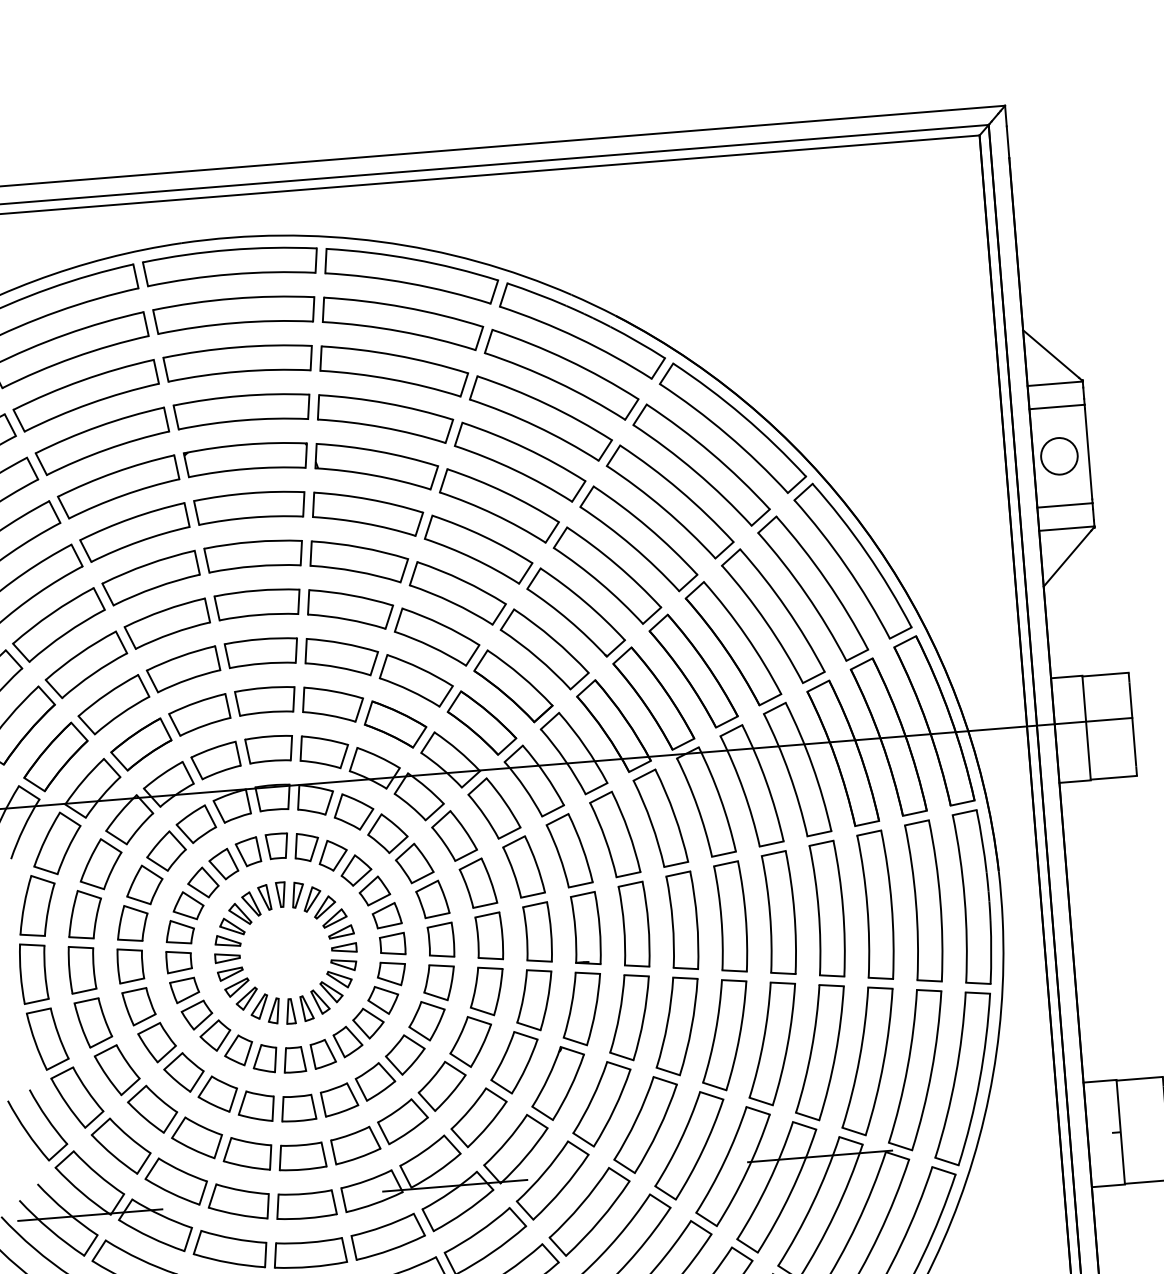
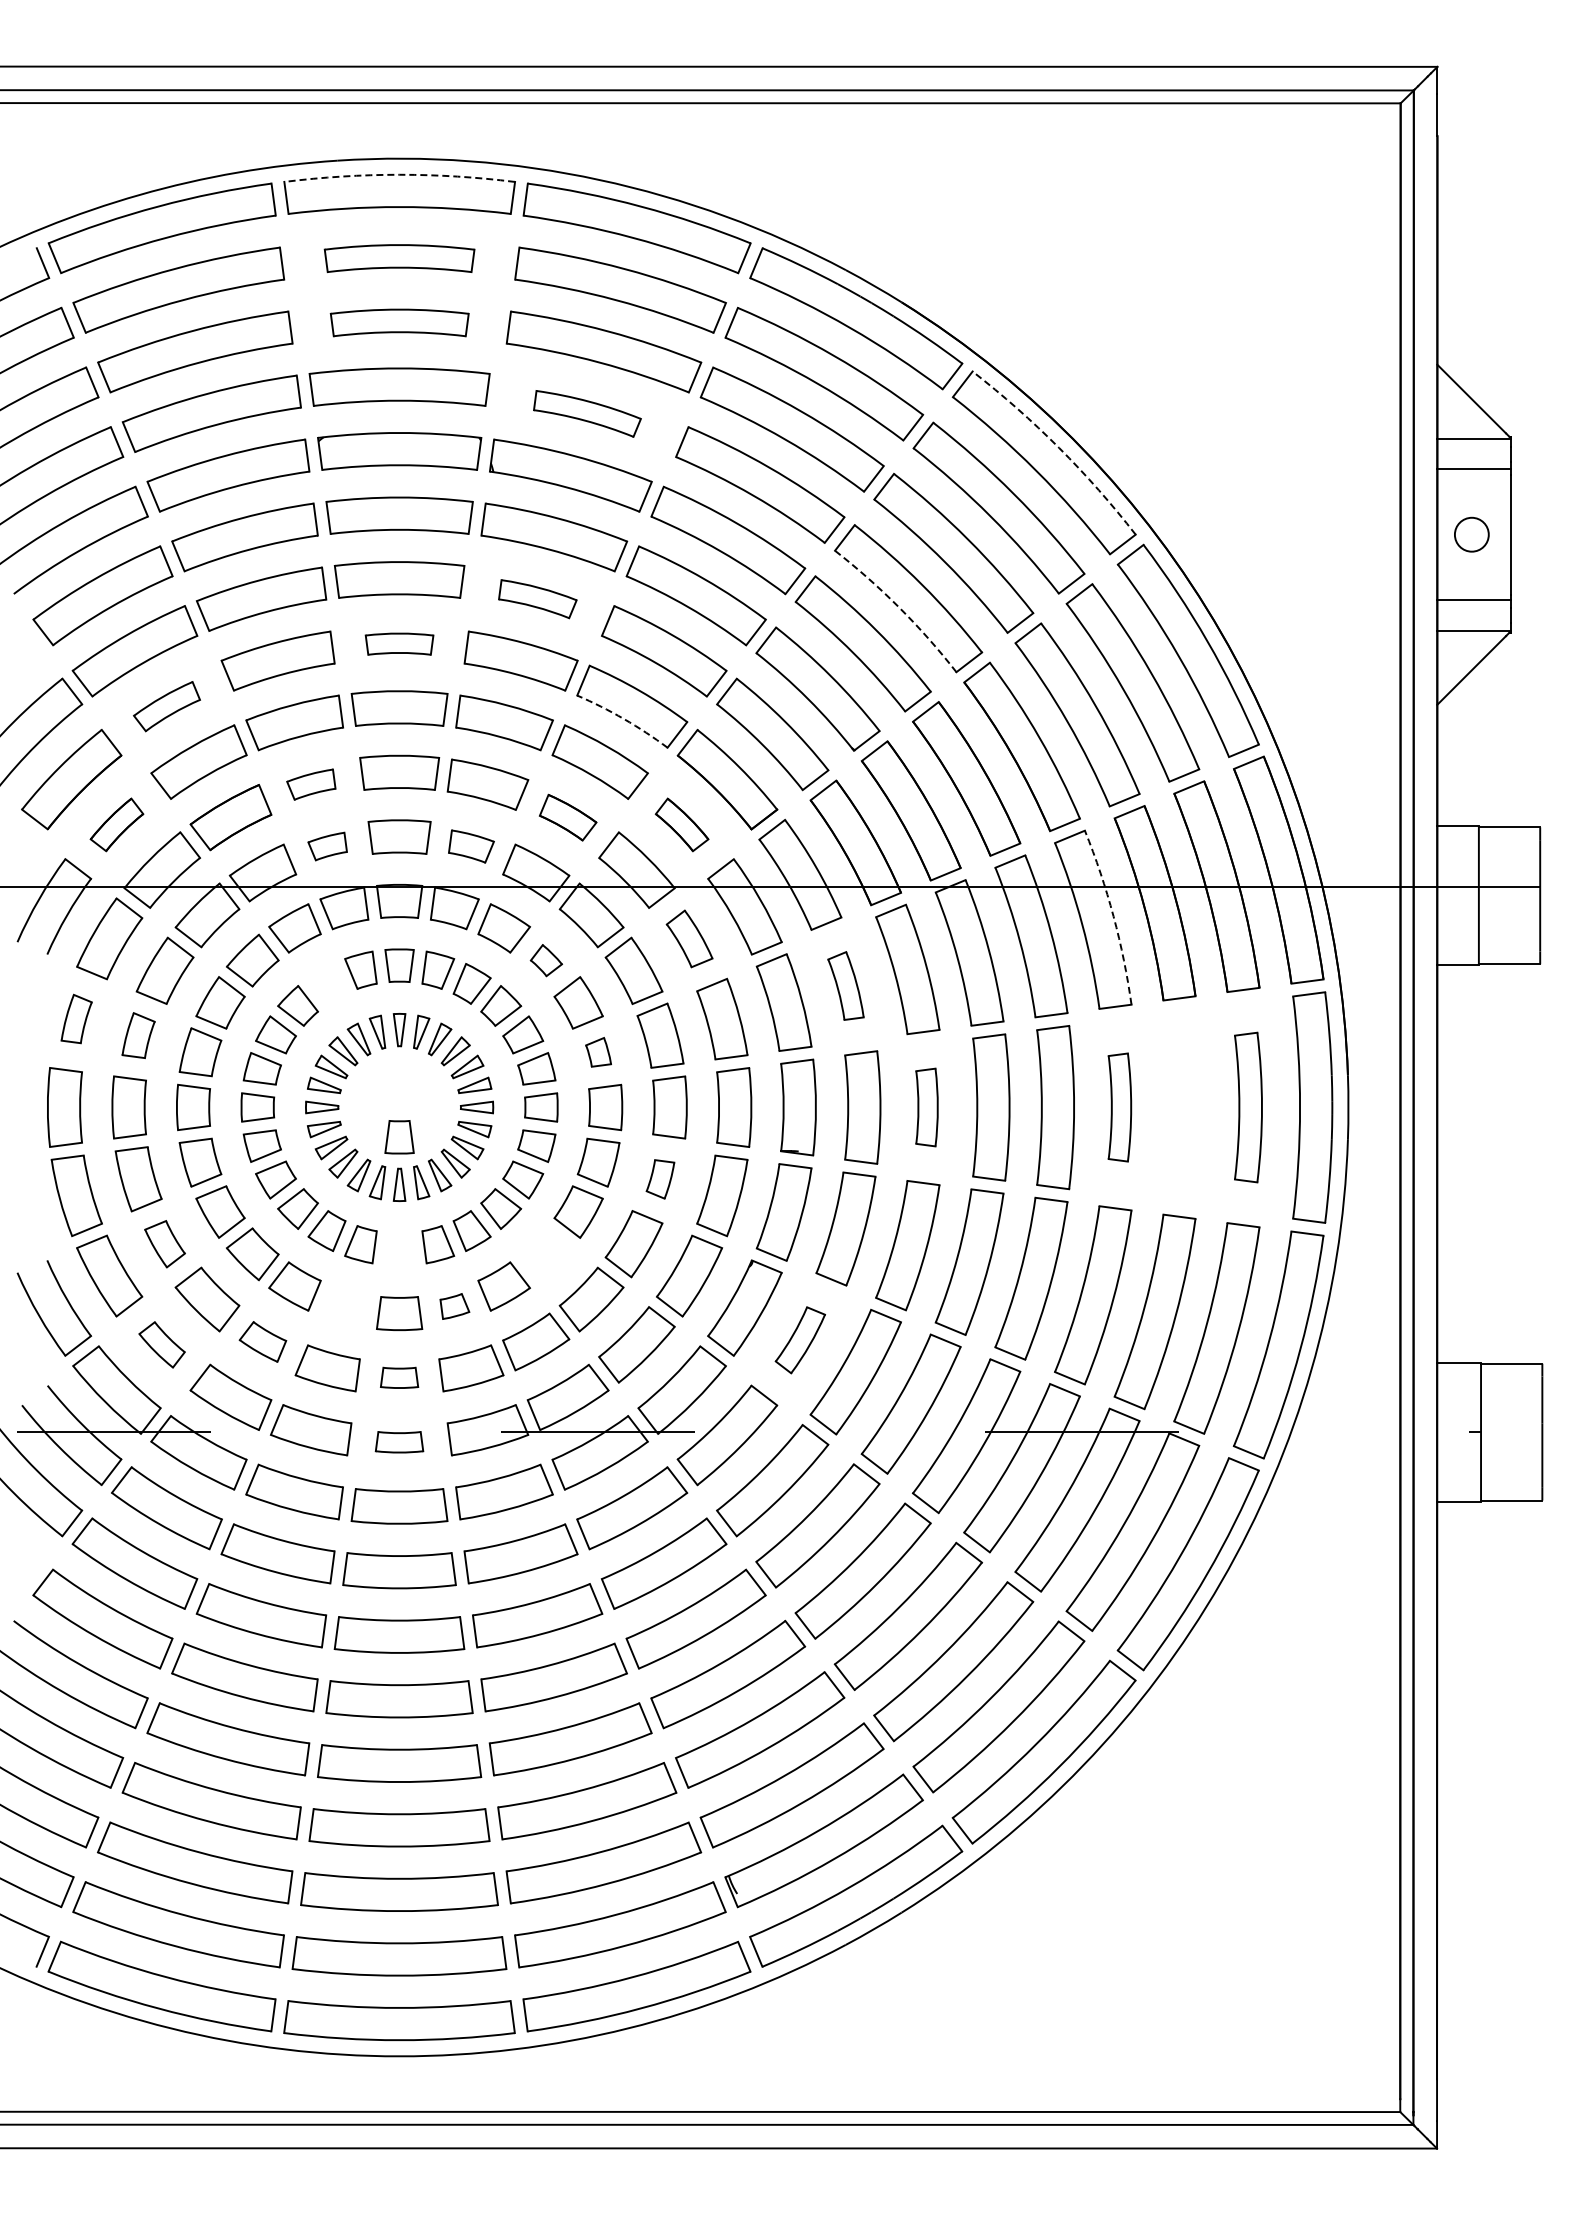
arc: (229, 249) -> (399, 174), solid -> dashed
part: (234, 313) -> (399, 258), size x0.7
part: (238, 361) -> (399, 322), size x0.7
arc: (743, 416) -> (1059, 448), solid -> dashed
part: (385, 418) -> (587, 413), size x0.6
circle: (1059, 456) -> (1471, 534), size x0.7
arc: (632, 545) -> (899, 607), solid -> dashed
part: (359, 561) -> (537, 598), size x0.6
part: (257, 603) -> (399, 643), size x0.6
arc: (431, 647) -> (623, 719), solid -> dashed
part: (85, 664) -> (166, 706), size x0.6
part: (199, 714) -> (311, 784), size x0.6
part: (481, 722) -> (681, 824), size x0.6
part: (394, 724) -> (567, 817), size x0.7
part: (324, 751) -> (471, 846), size x0.7
part: (55, 756) -> (116, 824), size x0.6
part: (215, 760) -> (327, 846), size x0.6
arc: (812, 765) -> (1113, 916), solid -> dashed
part: (494, 808) -> (689, 938), size x0.7
part: (387, 833) -> (546, 960), size x0.6
part: (614, 834) -> (845, 985), size x0.6
part: (223, 864) -> (326, 983), removed
part: (432, 899) -> (598, 1052), size x0.6
part: (925, 901) -> (1248, 1107), size x0.7
part: (36, 905) -> (76, 1018), size x0.6
part: (877, 905) -> (1184, 1107), removed
part: (828, 909) -> (1119, 1107), size x0.6
part: (84, 914) -> (138, 1035), size x0.7
part: (683, 921) -> (926, 1107), size x0.6
part: (486, 991) -> (660, 1179), size x0.6
part: (405, 1054) -> (546, 1254), removed
part: (294, 1060) -> (399, 1137), moved
part: (117, 1070) -> (164, 1244), size x0.7
part: (339, 1099) -> (454, 1306), size x0.6
part: (602, 1104) -> (800, 1340), size x0.6
part: (256, 1106) -> (344, 1306), removed
part: (196, 1137) -> (262, 1341), size x0.7
part: (120, 1146) -> (161, 1344), size x0.6
part: (302, 1156) -> (399, 1377), size x0.6
part: (306, 1205) -> (399, 1442), size x0.6

